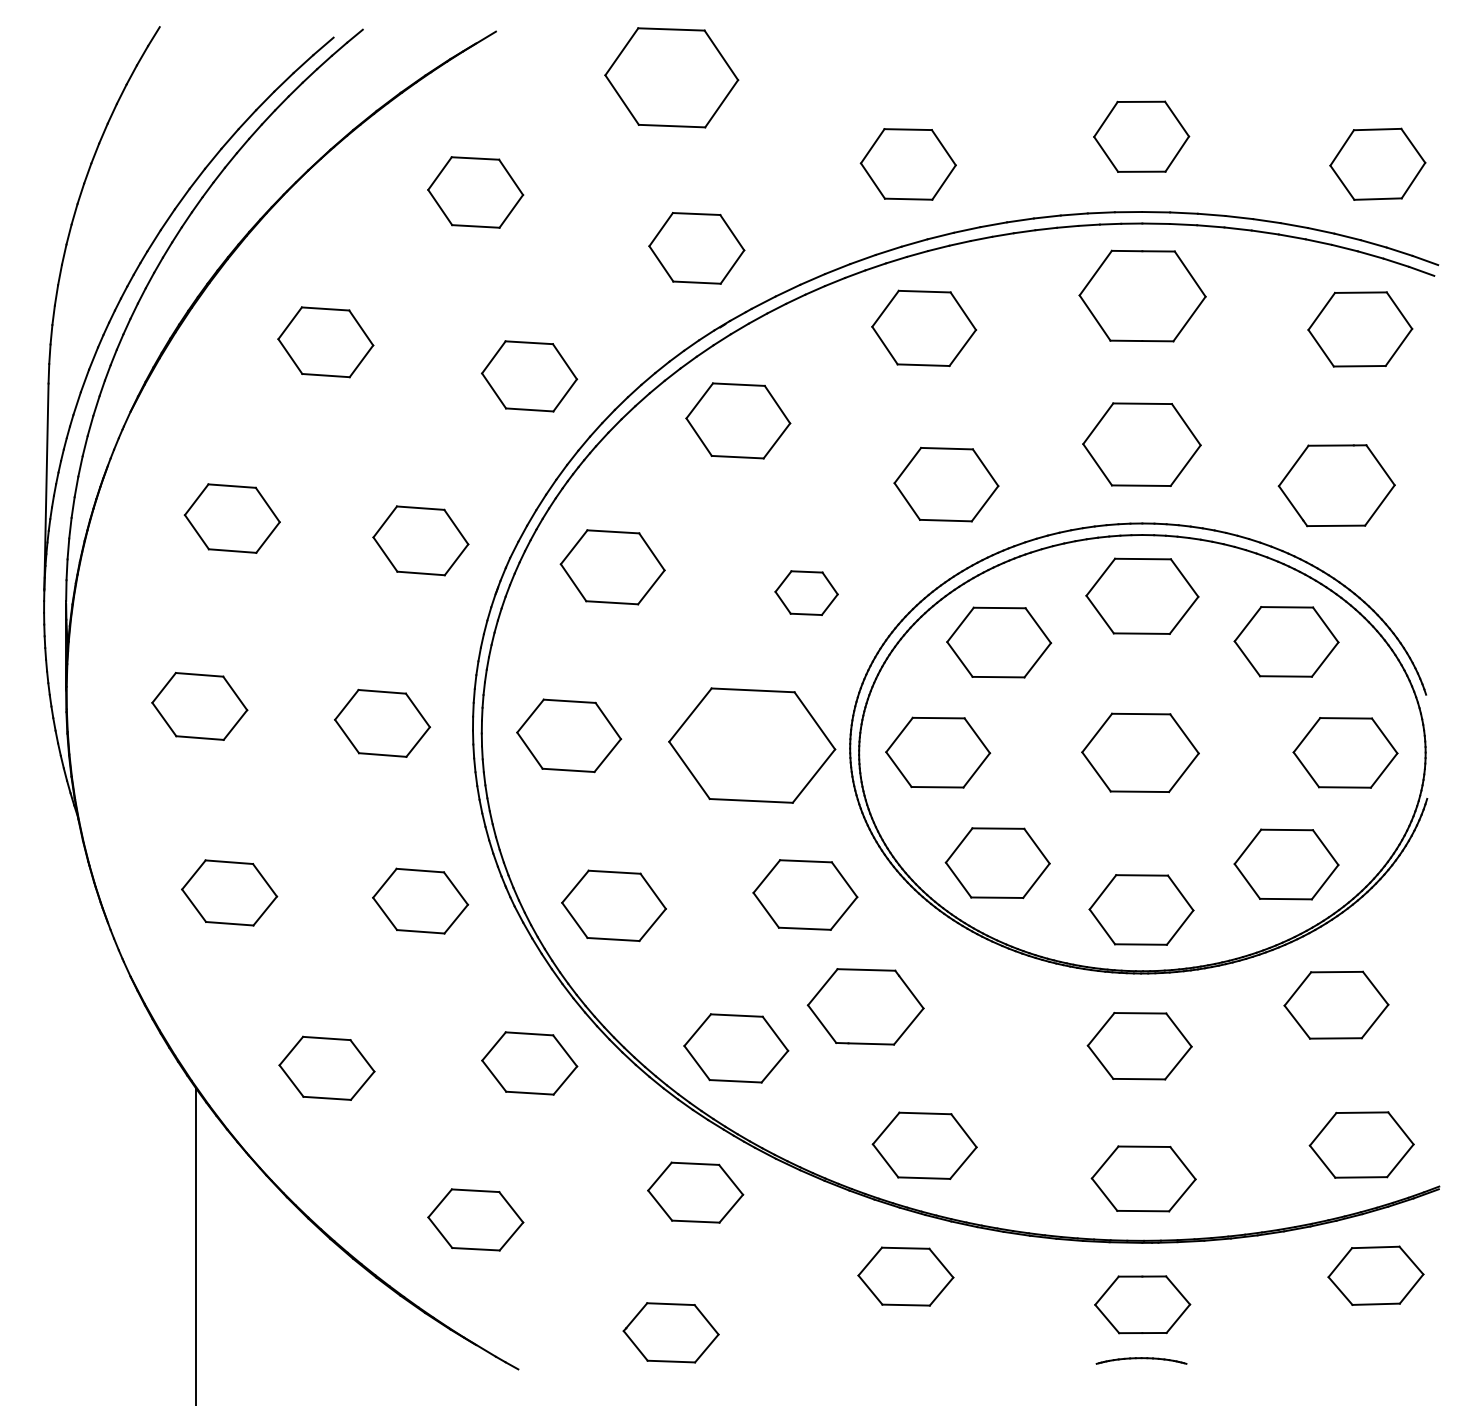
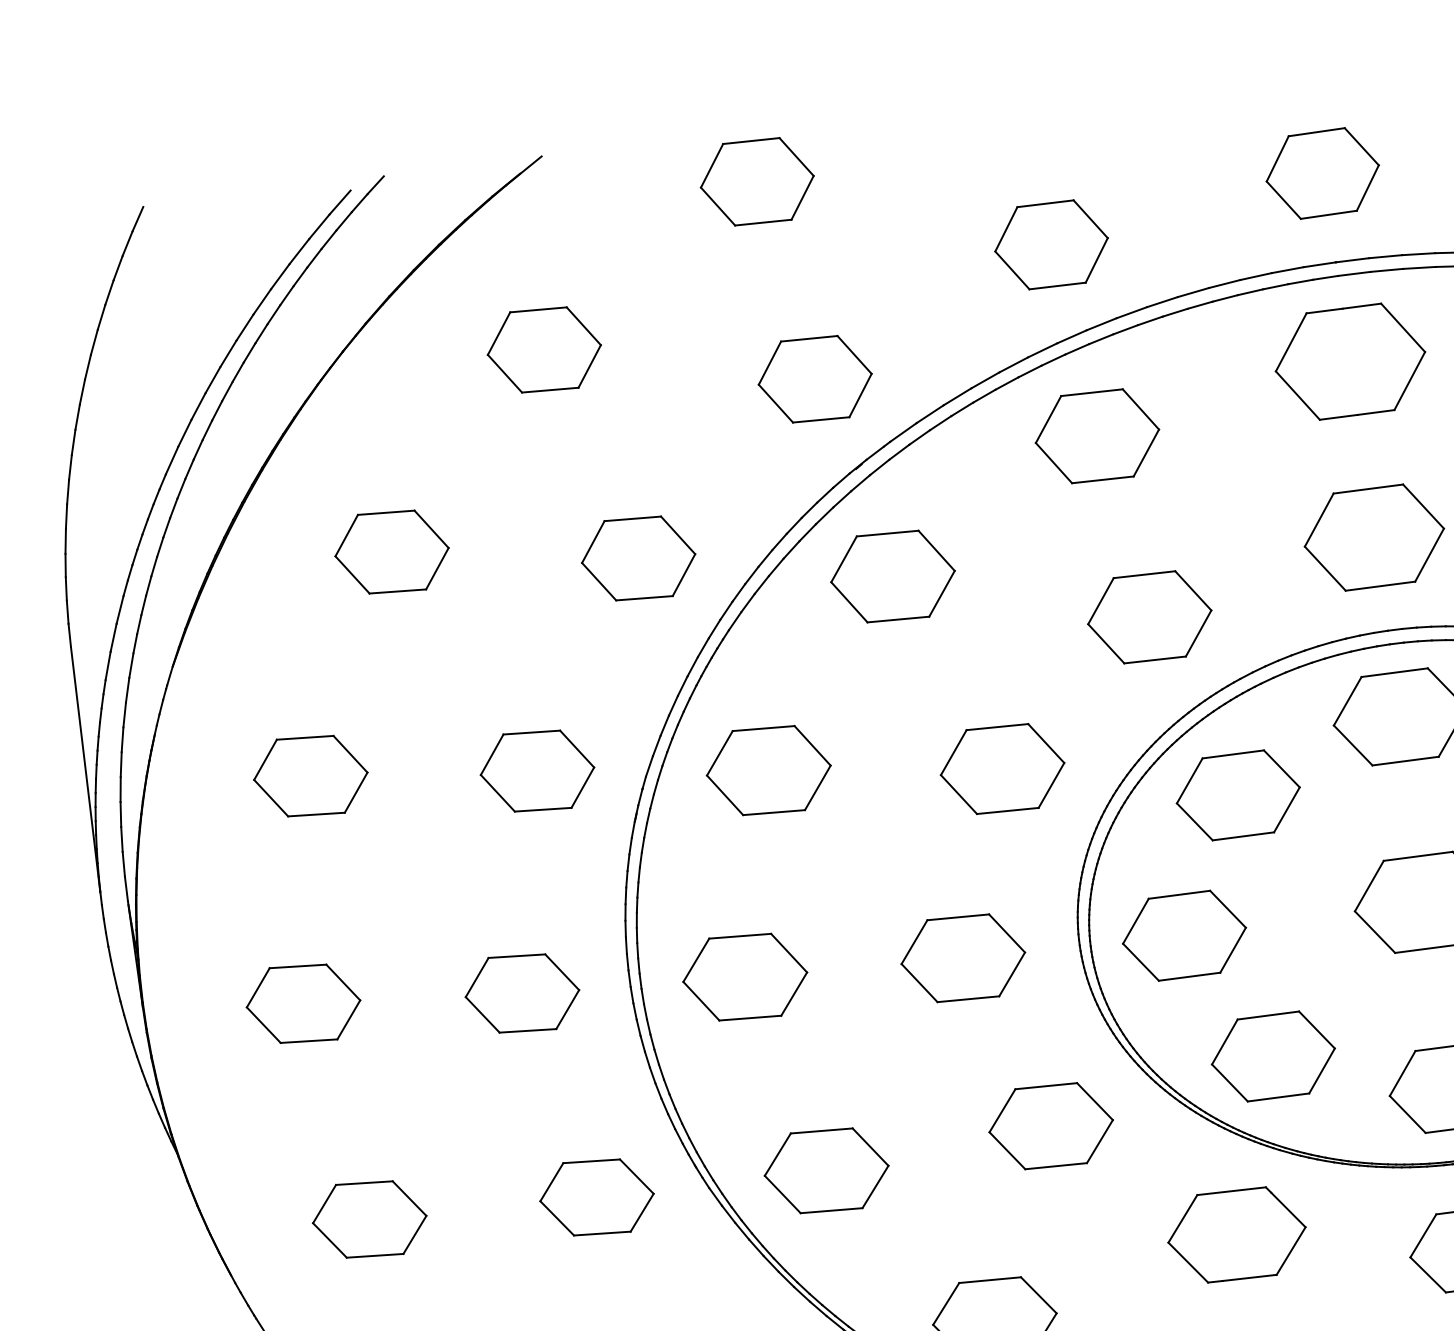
part: (671, 77) -> (756, 181), size x0.71
part: (806, 592) -> (1002, 768), size x1.67
part: (751, 745) -> (962, 958), size x0.62
part: (865, 1006) -> (1236, 1234), moved

